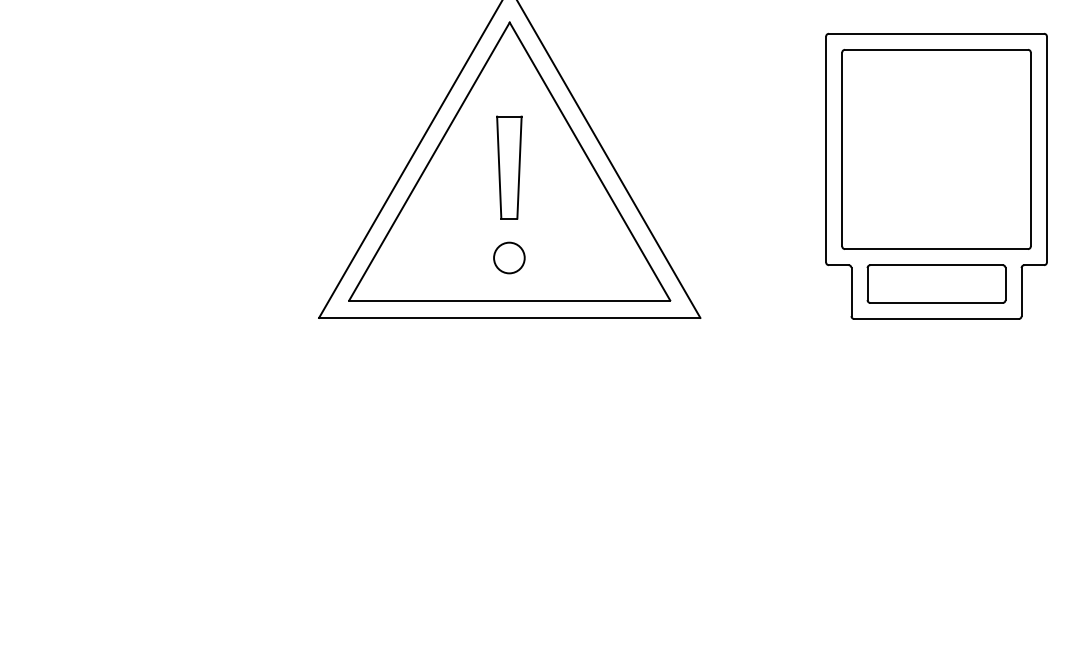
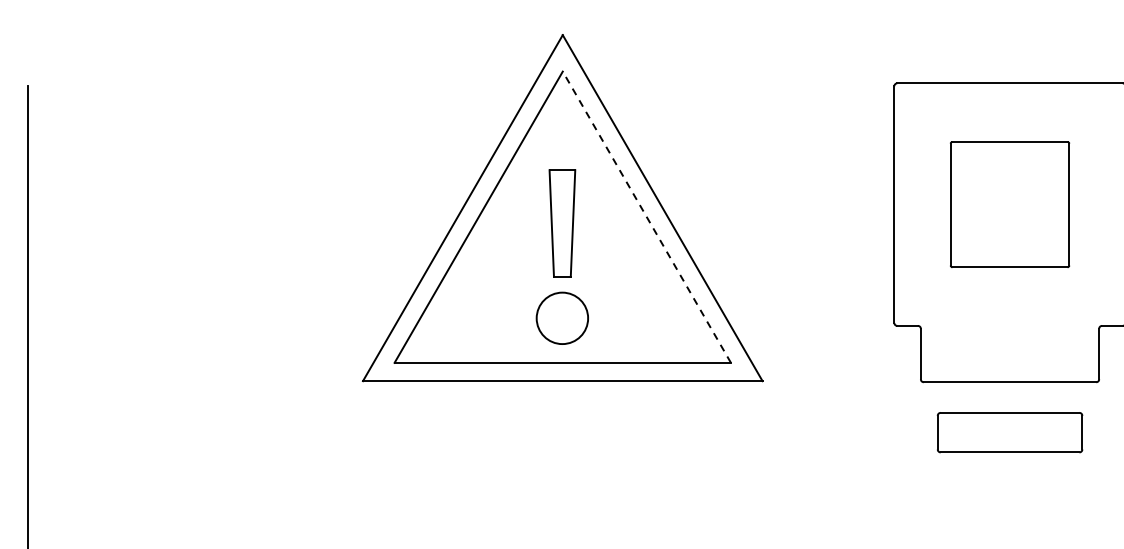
part: (936, 149) -> (1009, 204), size x0.6
line: (589, 161) -> (646, 217), solid -> dashed
circle: (509, 257) -> (562, 317), size x1.6
part: (936, 283) -> (1009, 432), moved

